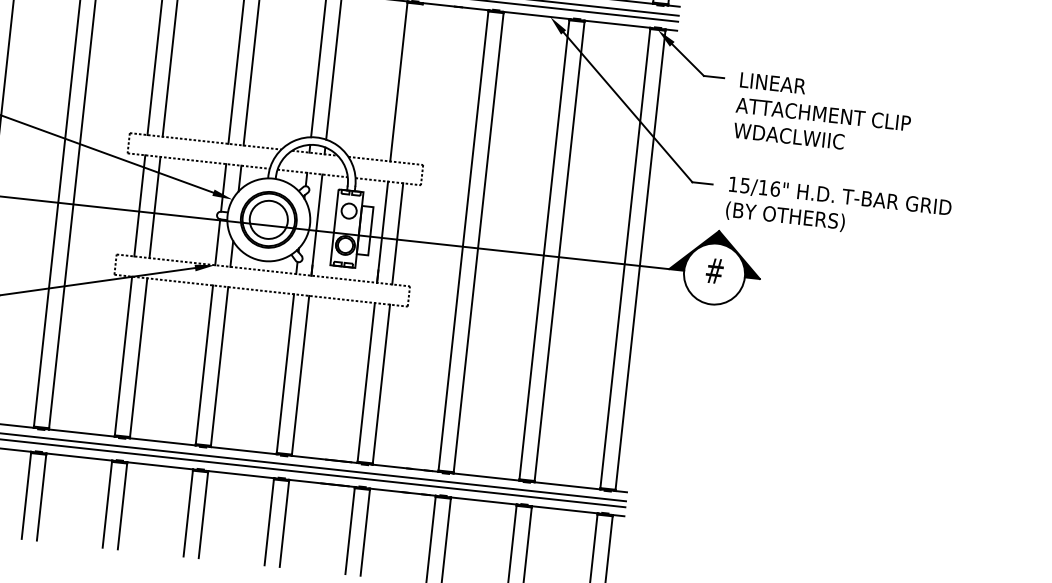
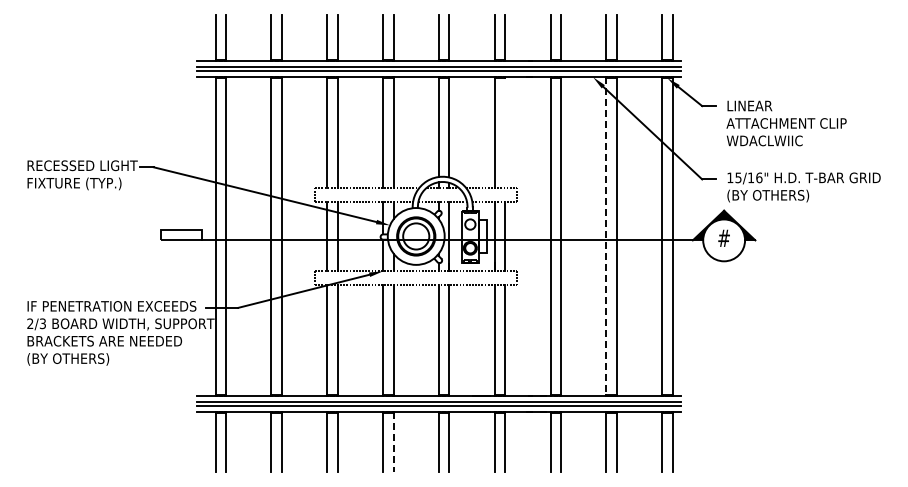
line: (544, 249) -> (606, 236), solid -> dashed
line: (203, 514) -> (393, 442), solid -> dashed

